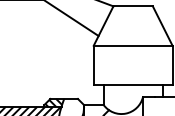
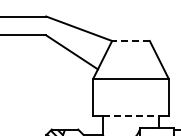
line: (132, 6) -> (130, 41), solid -> dashed
line: (133, 85) -> (131, 116), solid -> dashed

